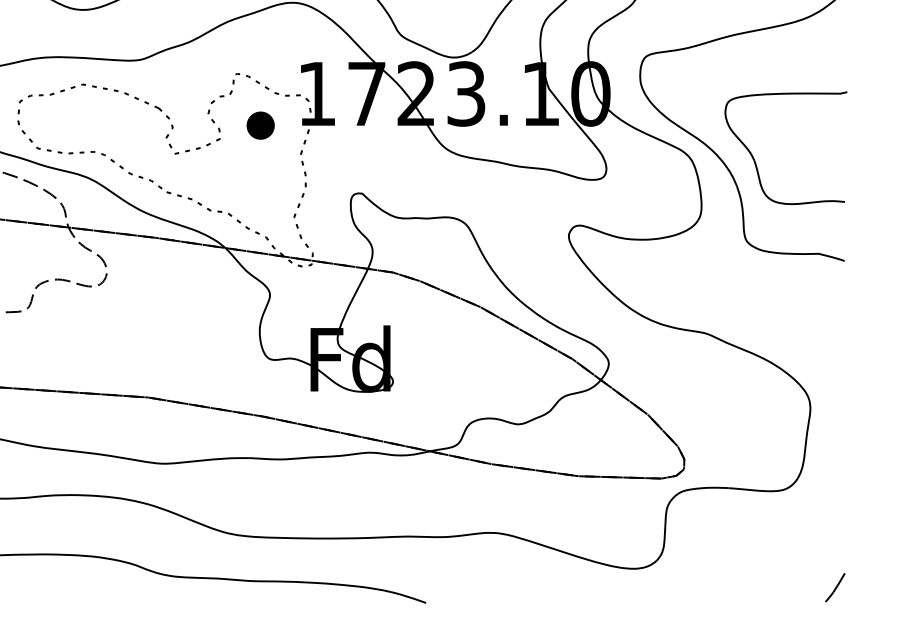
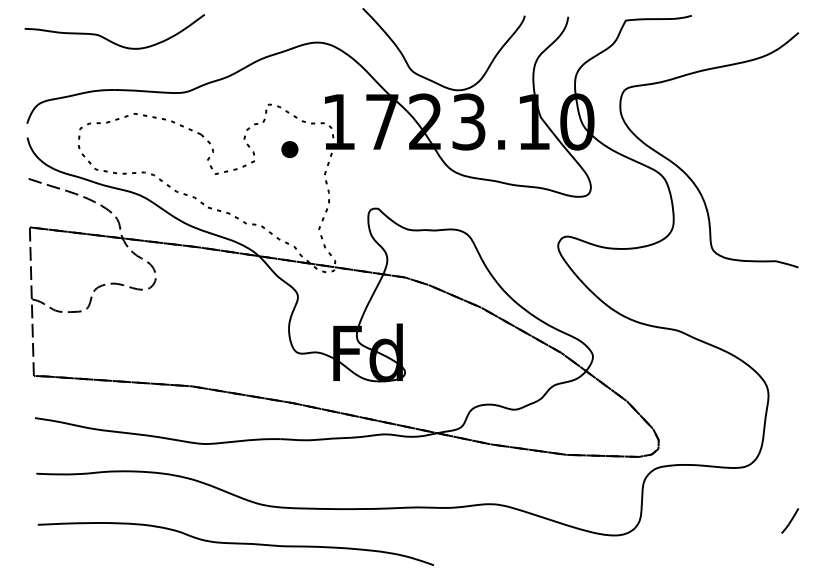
part: (260, 125) -> (289, 149), size x0.7
part: (756, 162) -> (721, 181), removed
line: (835, 587) -> (790, 520), moved

